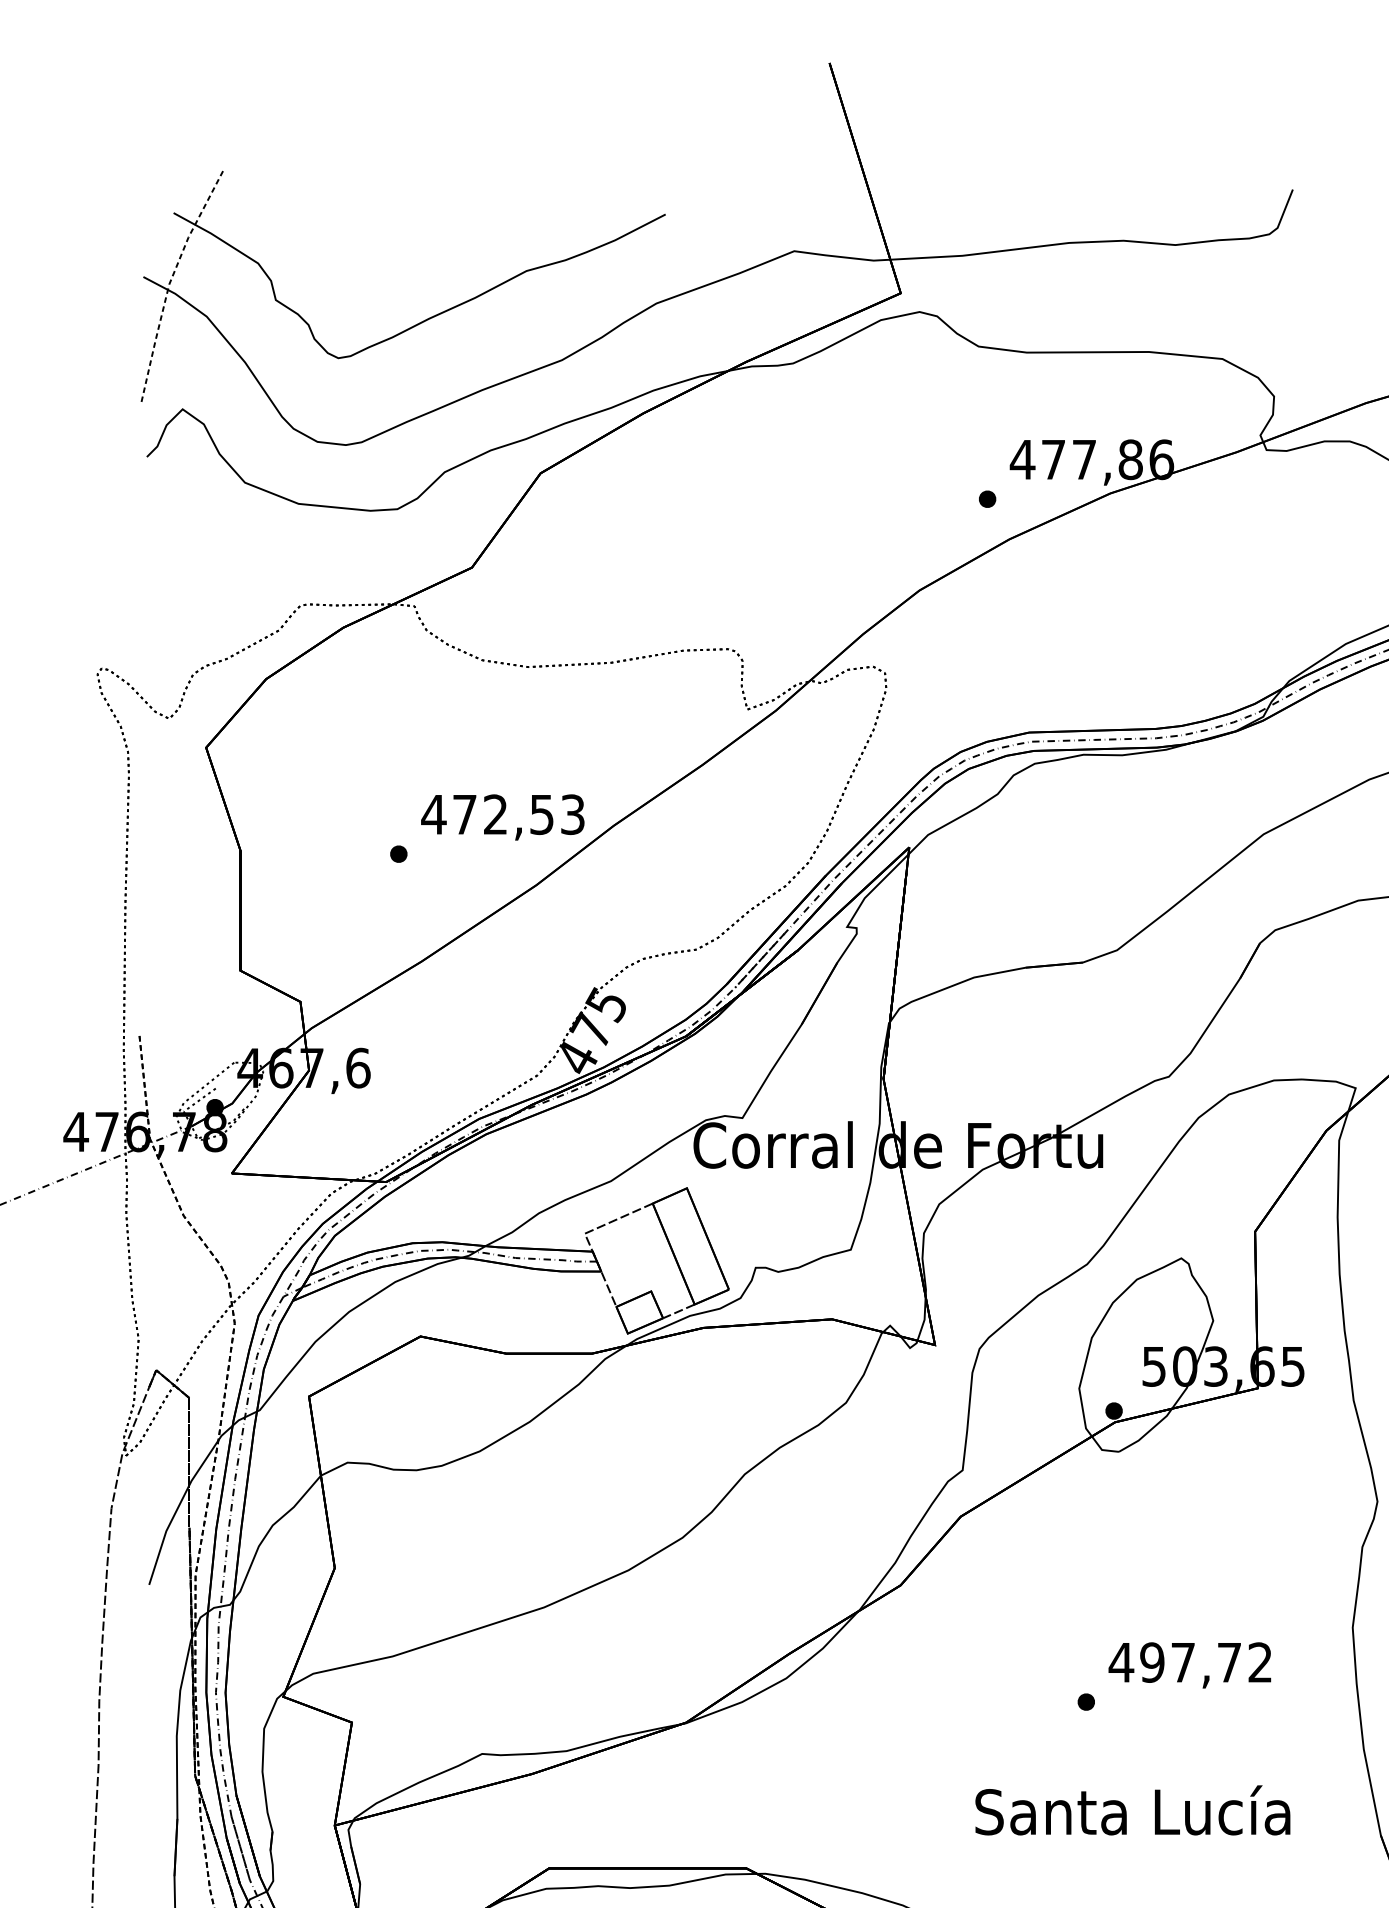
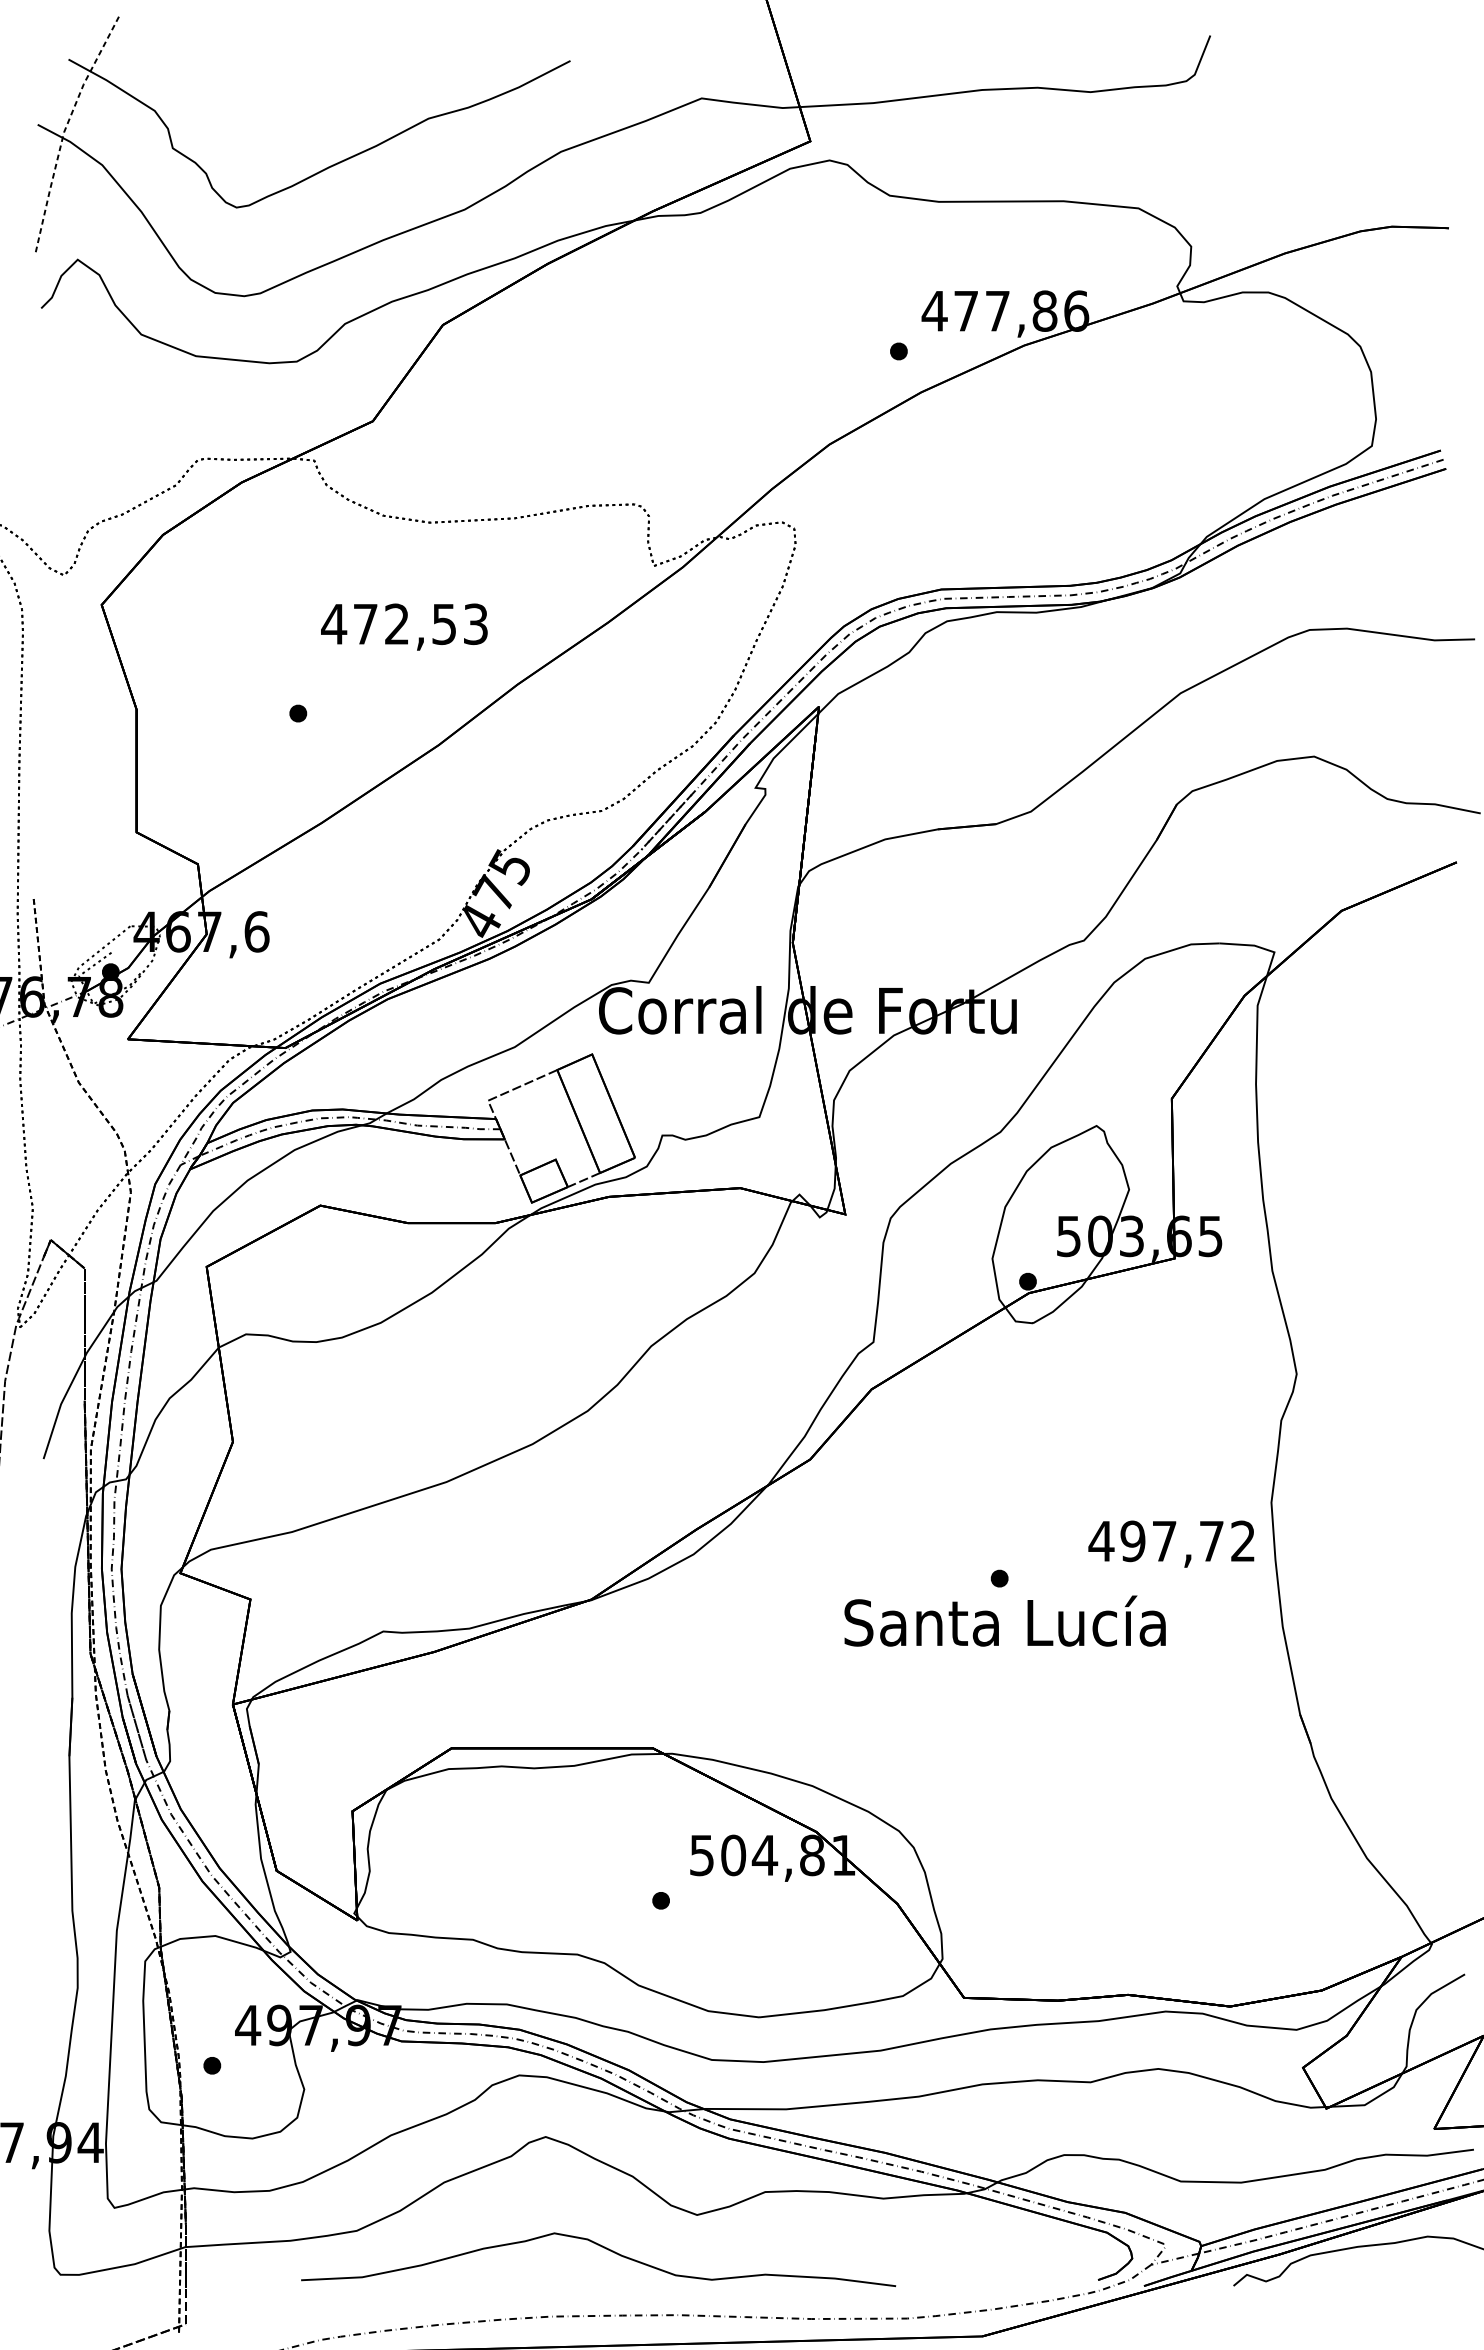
text: (502, 816) -> (404, 626), moved
text: (1190, 1664) -> (1171, 1543), moved
text: (1132, 1809) -> (1004, 1620), moved

